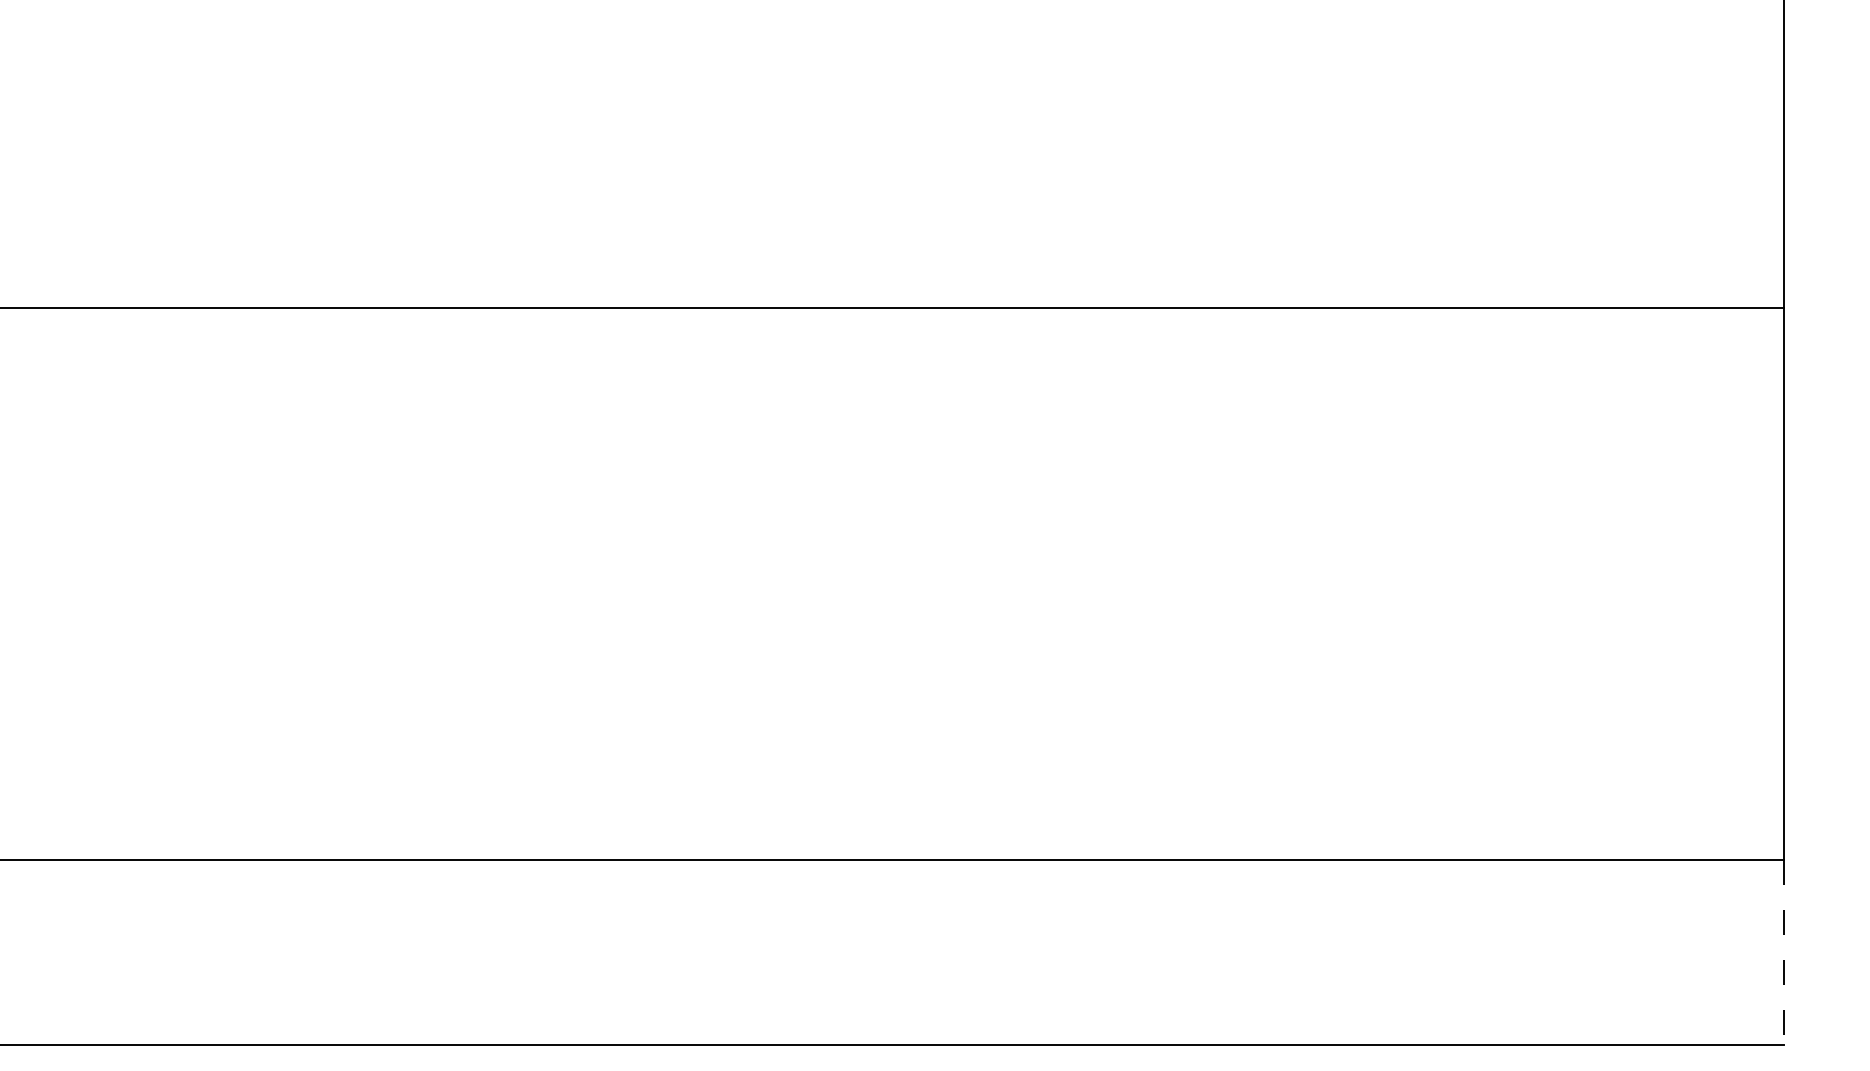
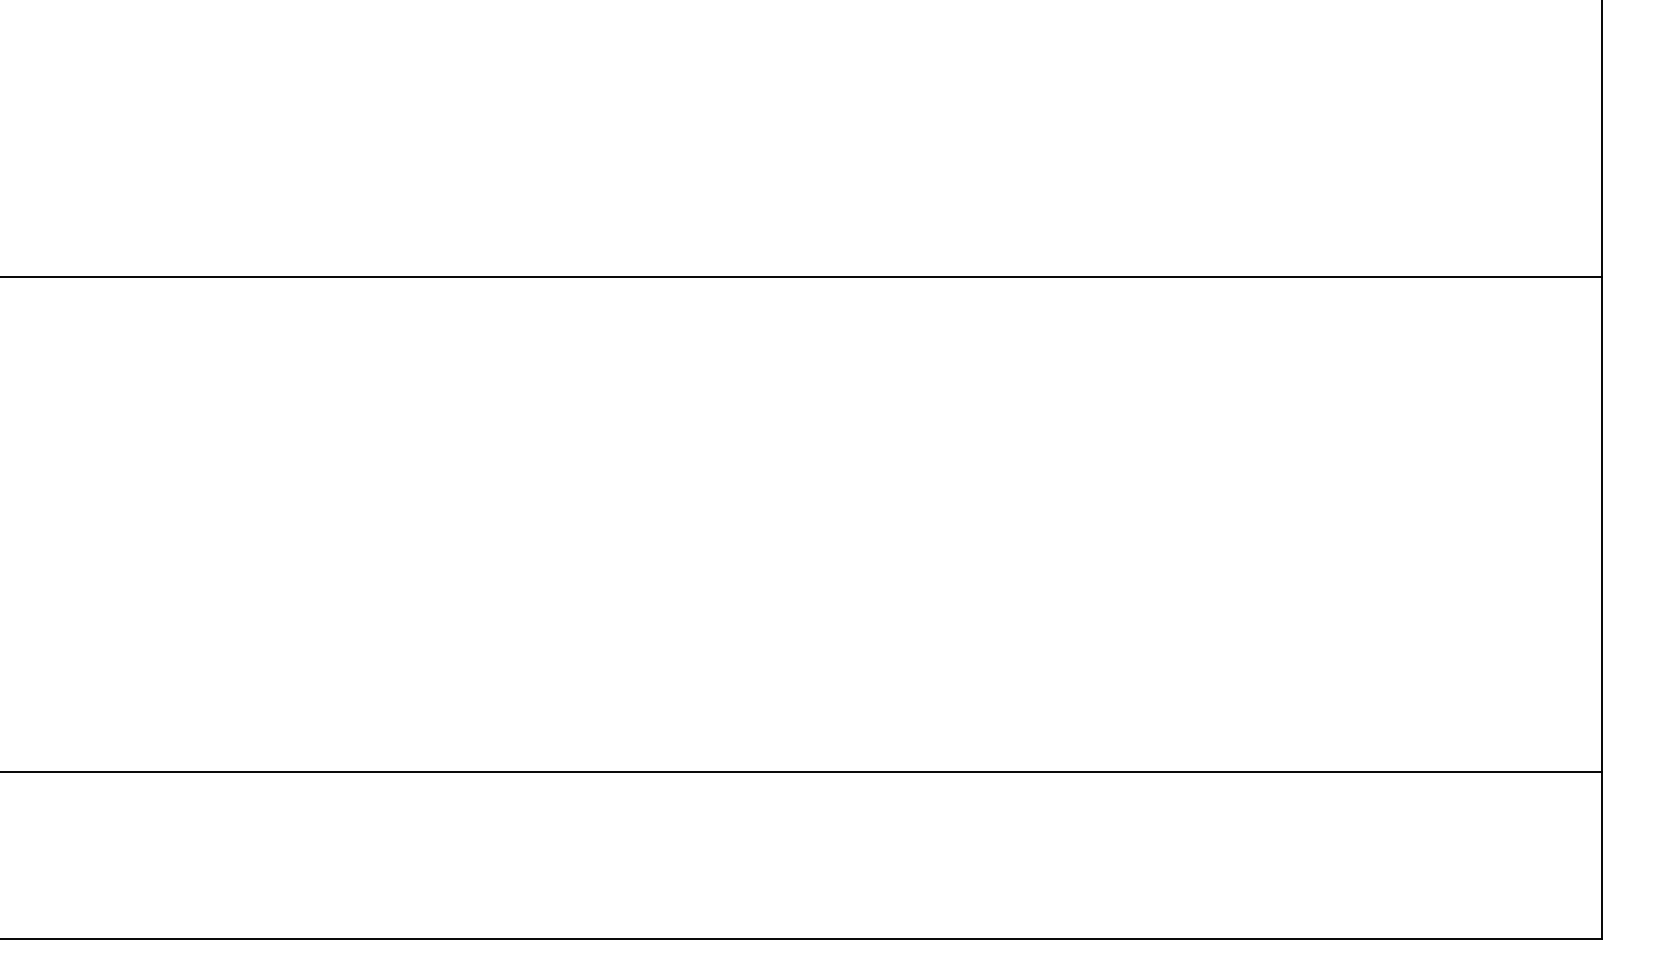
line: (1783, 952) -> (1601, 855), dashed -> solid

